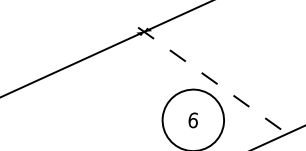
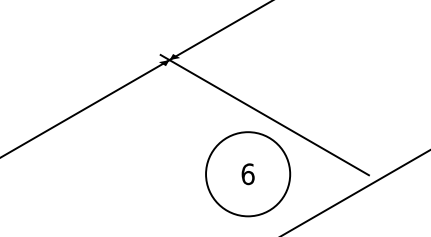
line: (209, 78) -> (264, 114), dashed -> solid

